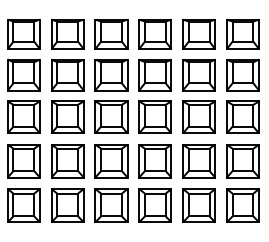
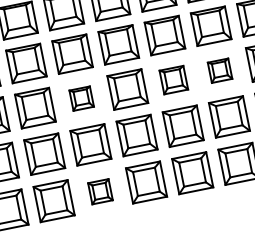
part: (67, 116) -> (81, 97), size x0.6
part: (154, 116) -> (172, 79), size x0.7
part: (198, 116) -> (219, 70), size x0.6
part: (67, 205) -> (100, 191), size x0.6

